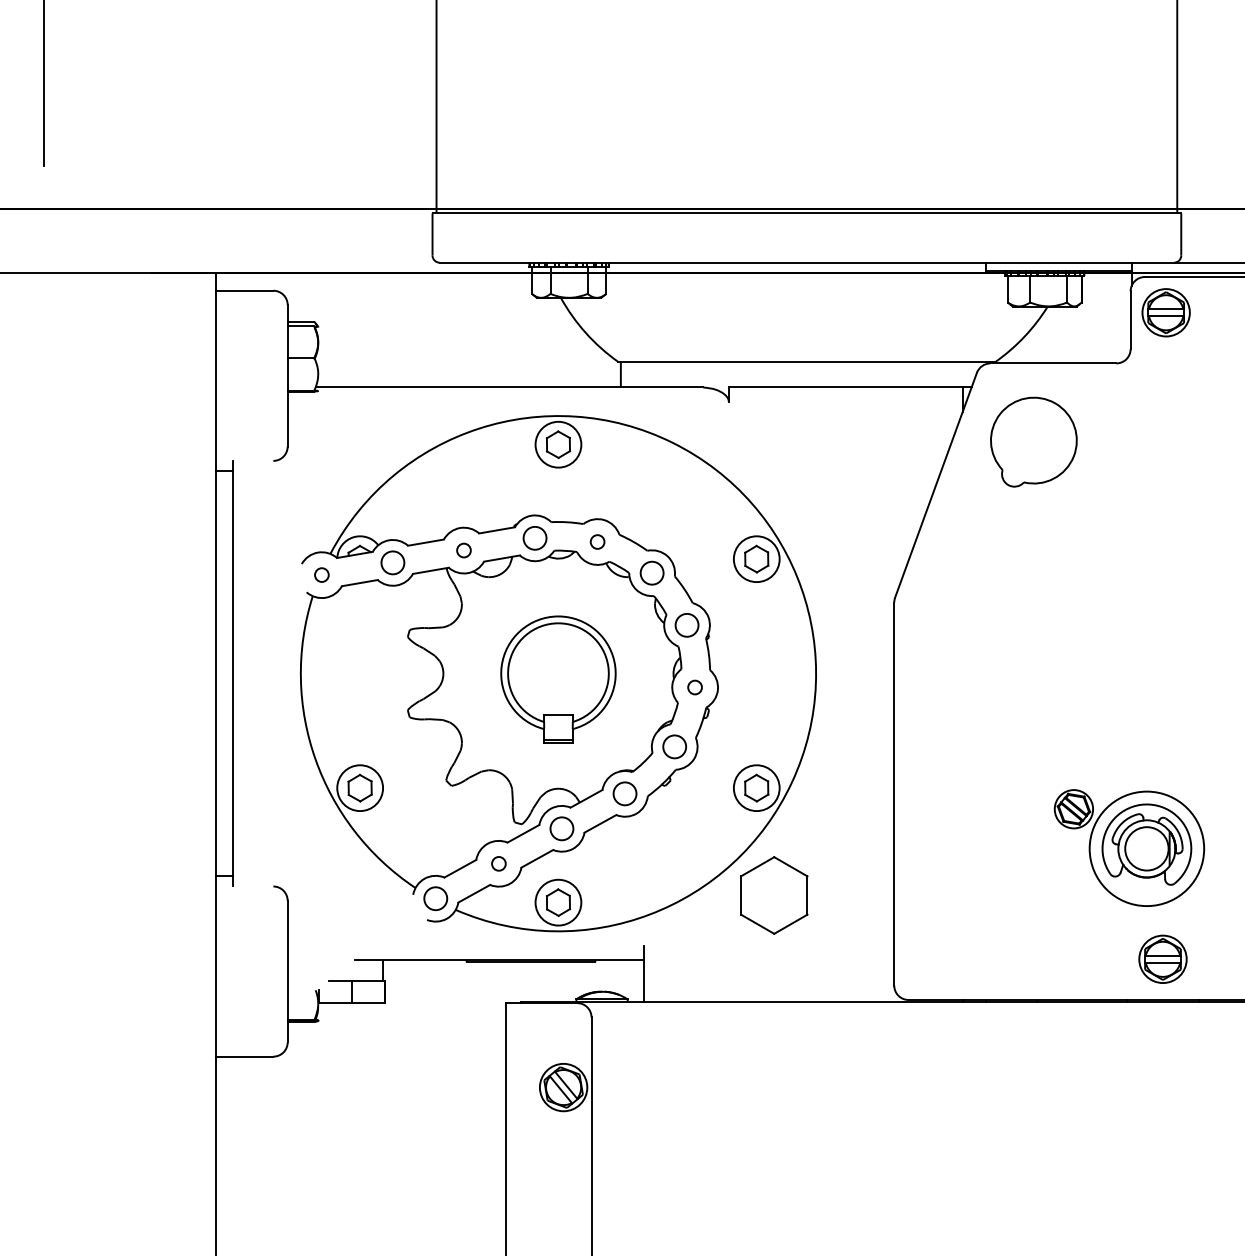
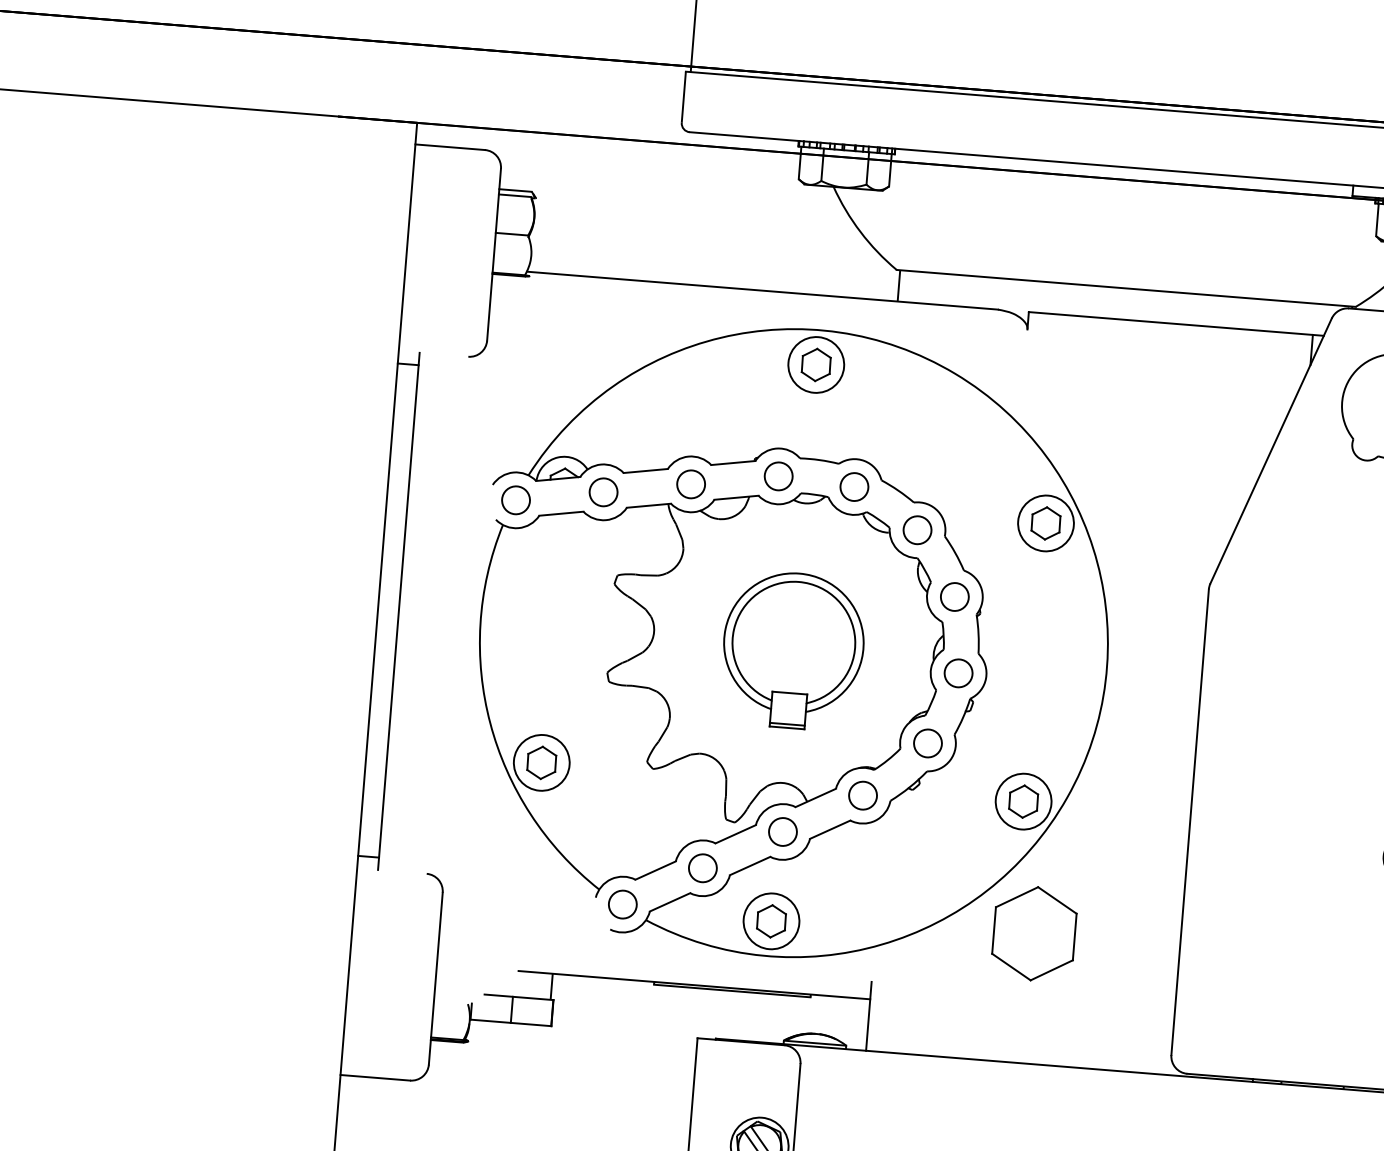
circle: (597, 541) -> (854, 486), size x1.67
circle: (463, 550) -> (690, 484), size x1.67
circle: (321, 574) -> (515, 499), size x1.67
circle: (694, 687) -> (957, 673), size x1.67
circle: (498, 863) -> (702, 867), size x1.67

